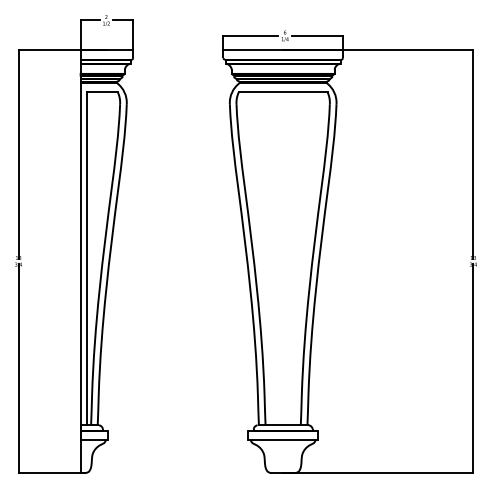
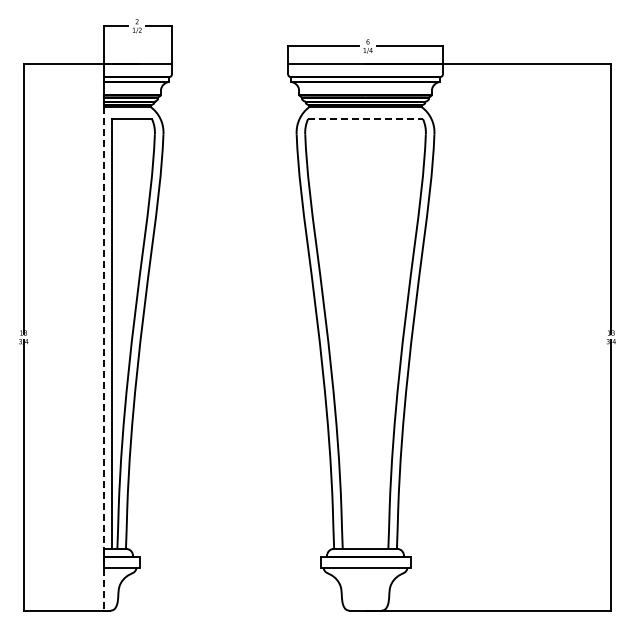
line: (283, 92) -> (366, 119), solid -> dashed
line: (80, 277) -> (103, 358), solid -> dashed

